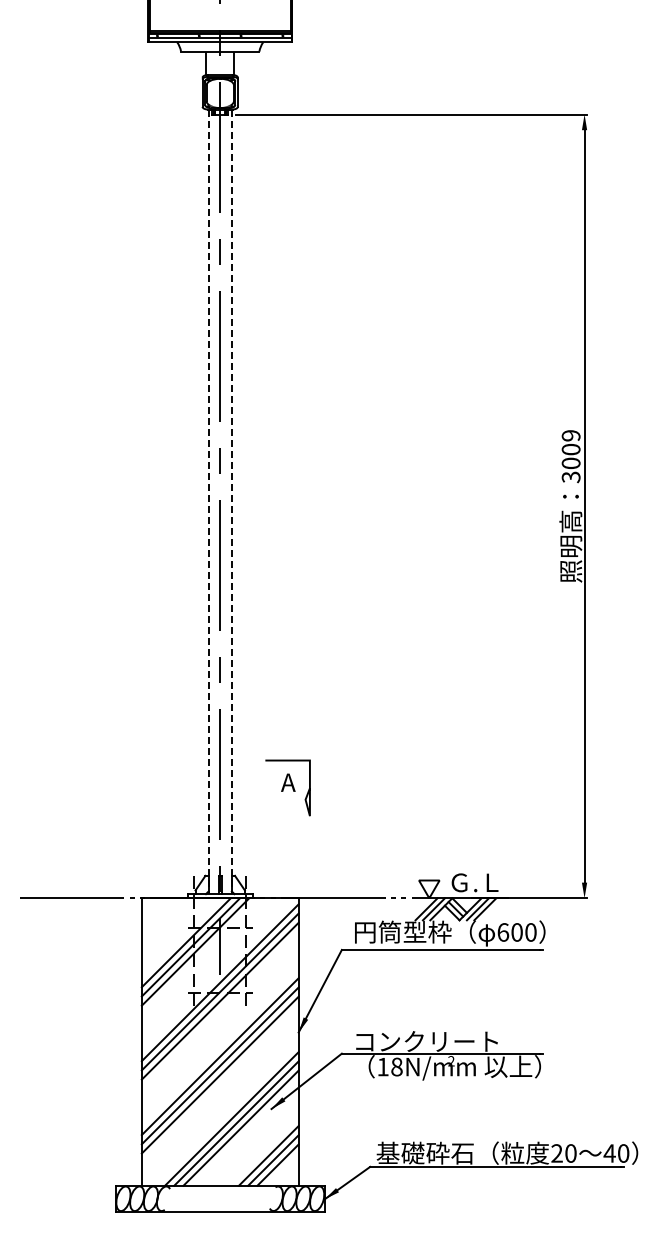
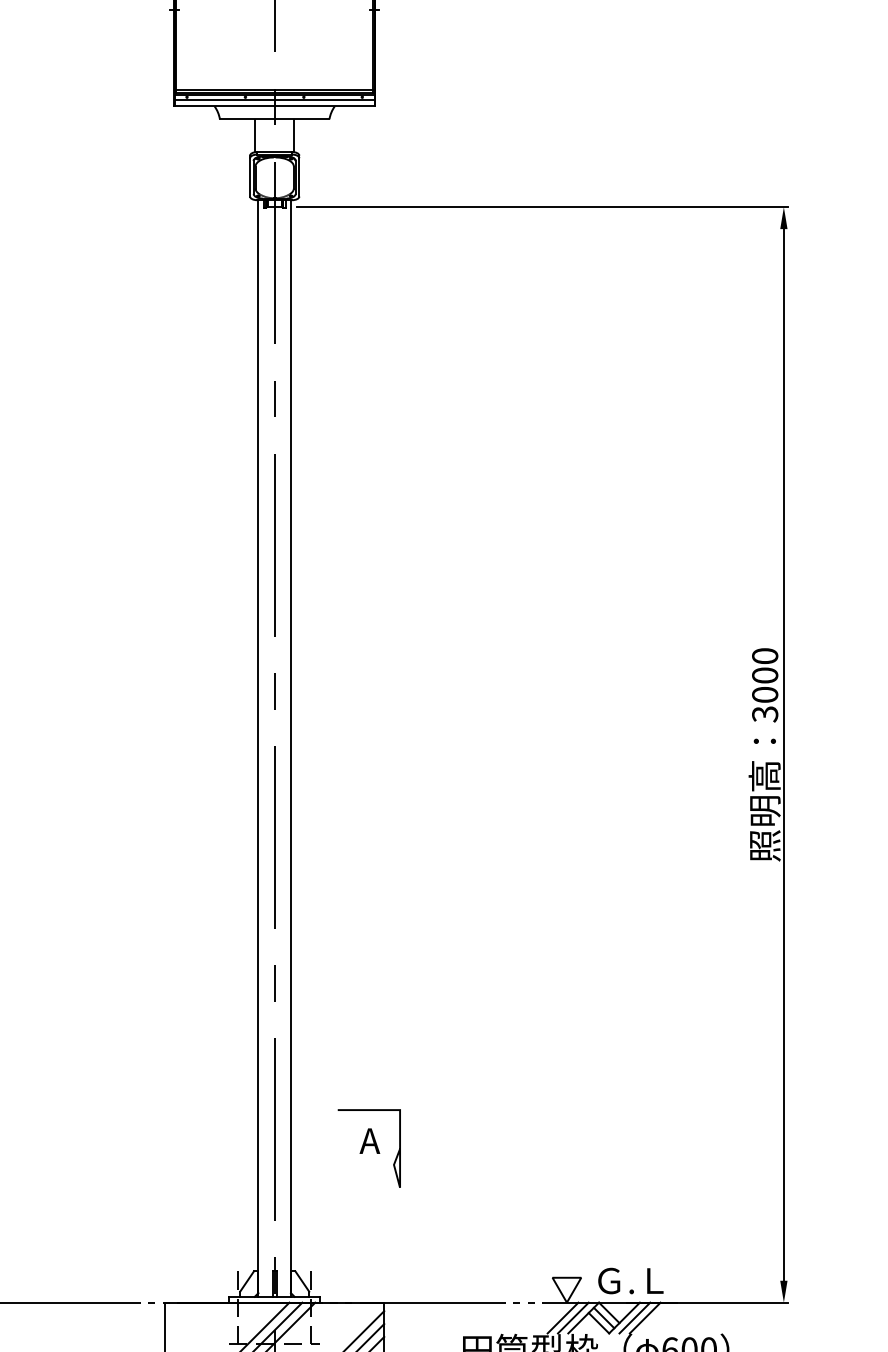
text: (570, 435) -> (764, 655), 3009 -> 3000
line: (208, 502) -> (258, 749), dashed -> solid
line: (231, 502) -> (290, 749), dashed -> solid

